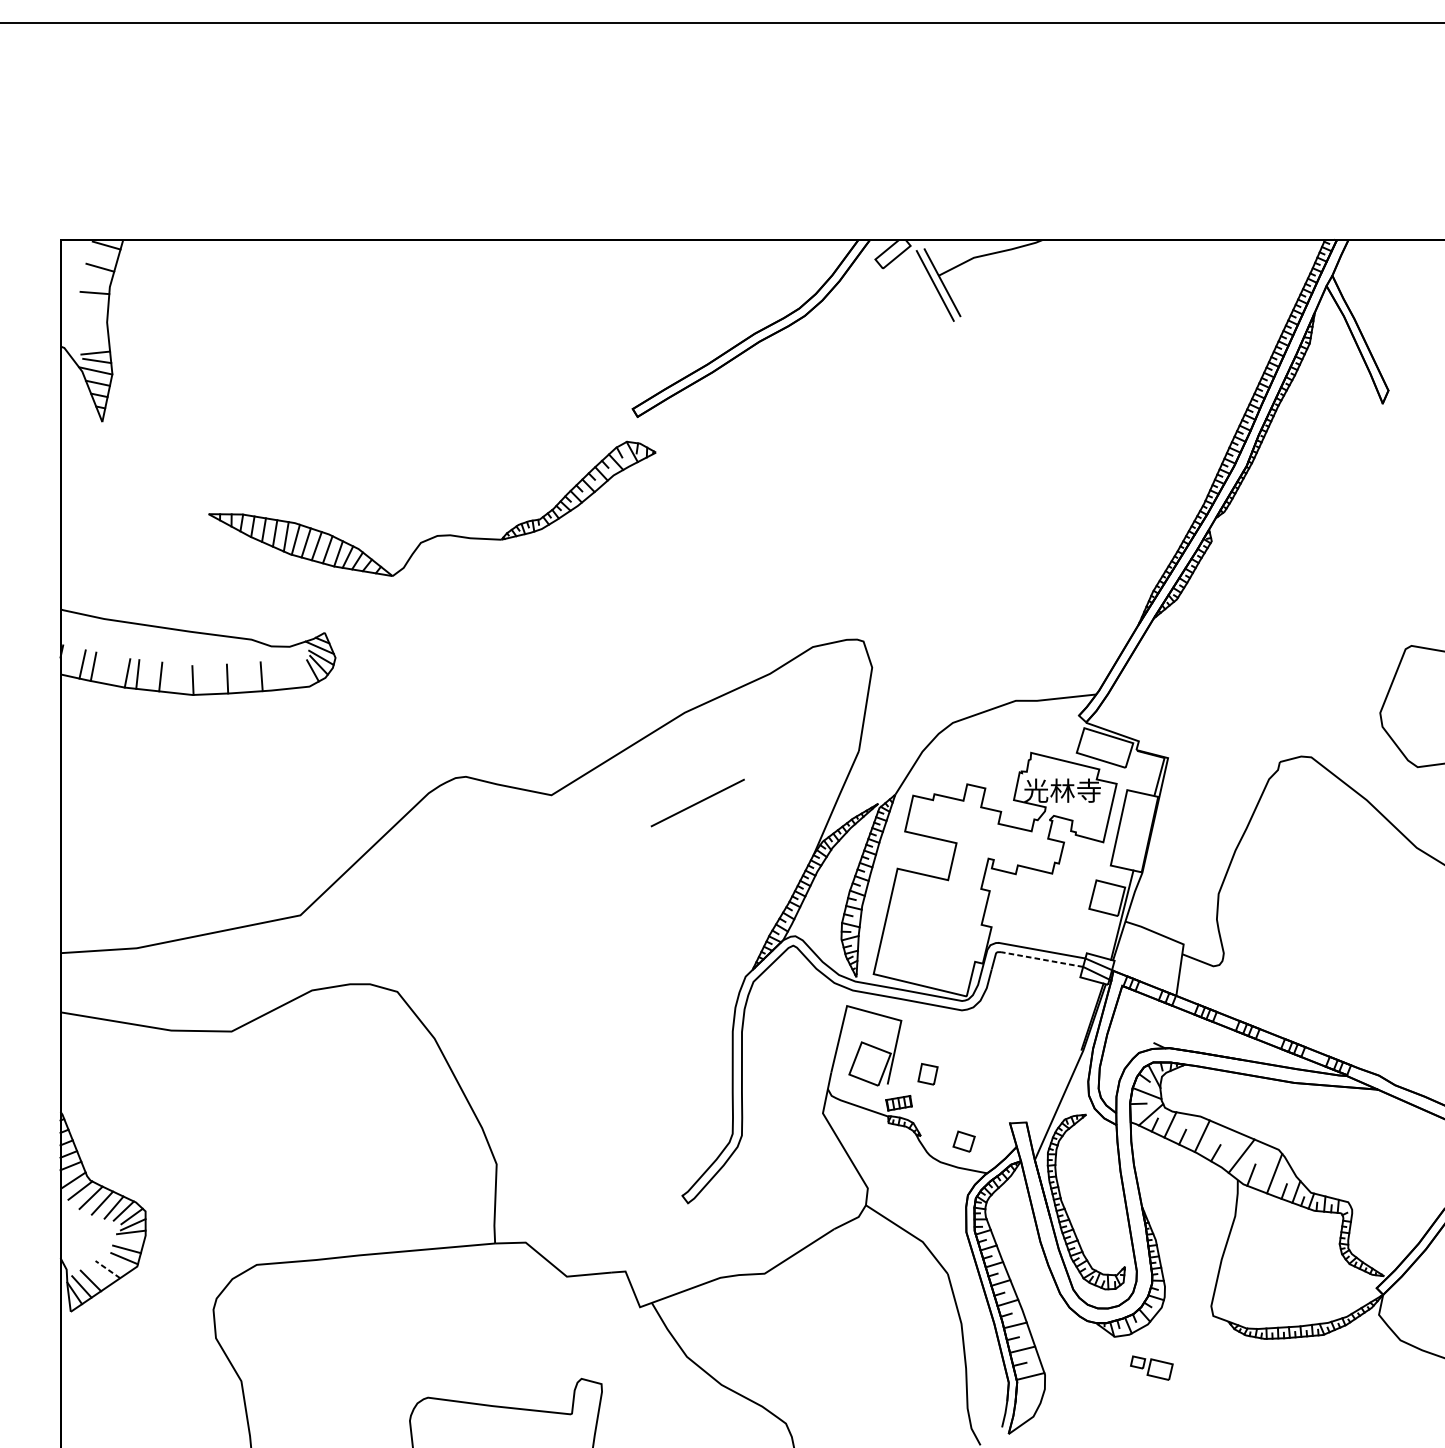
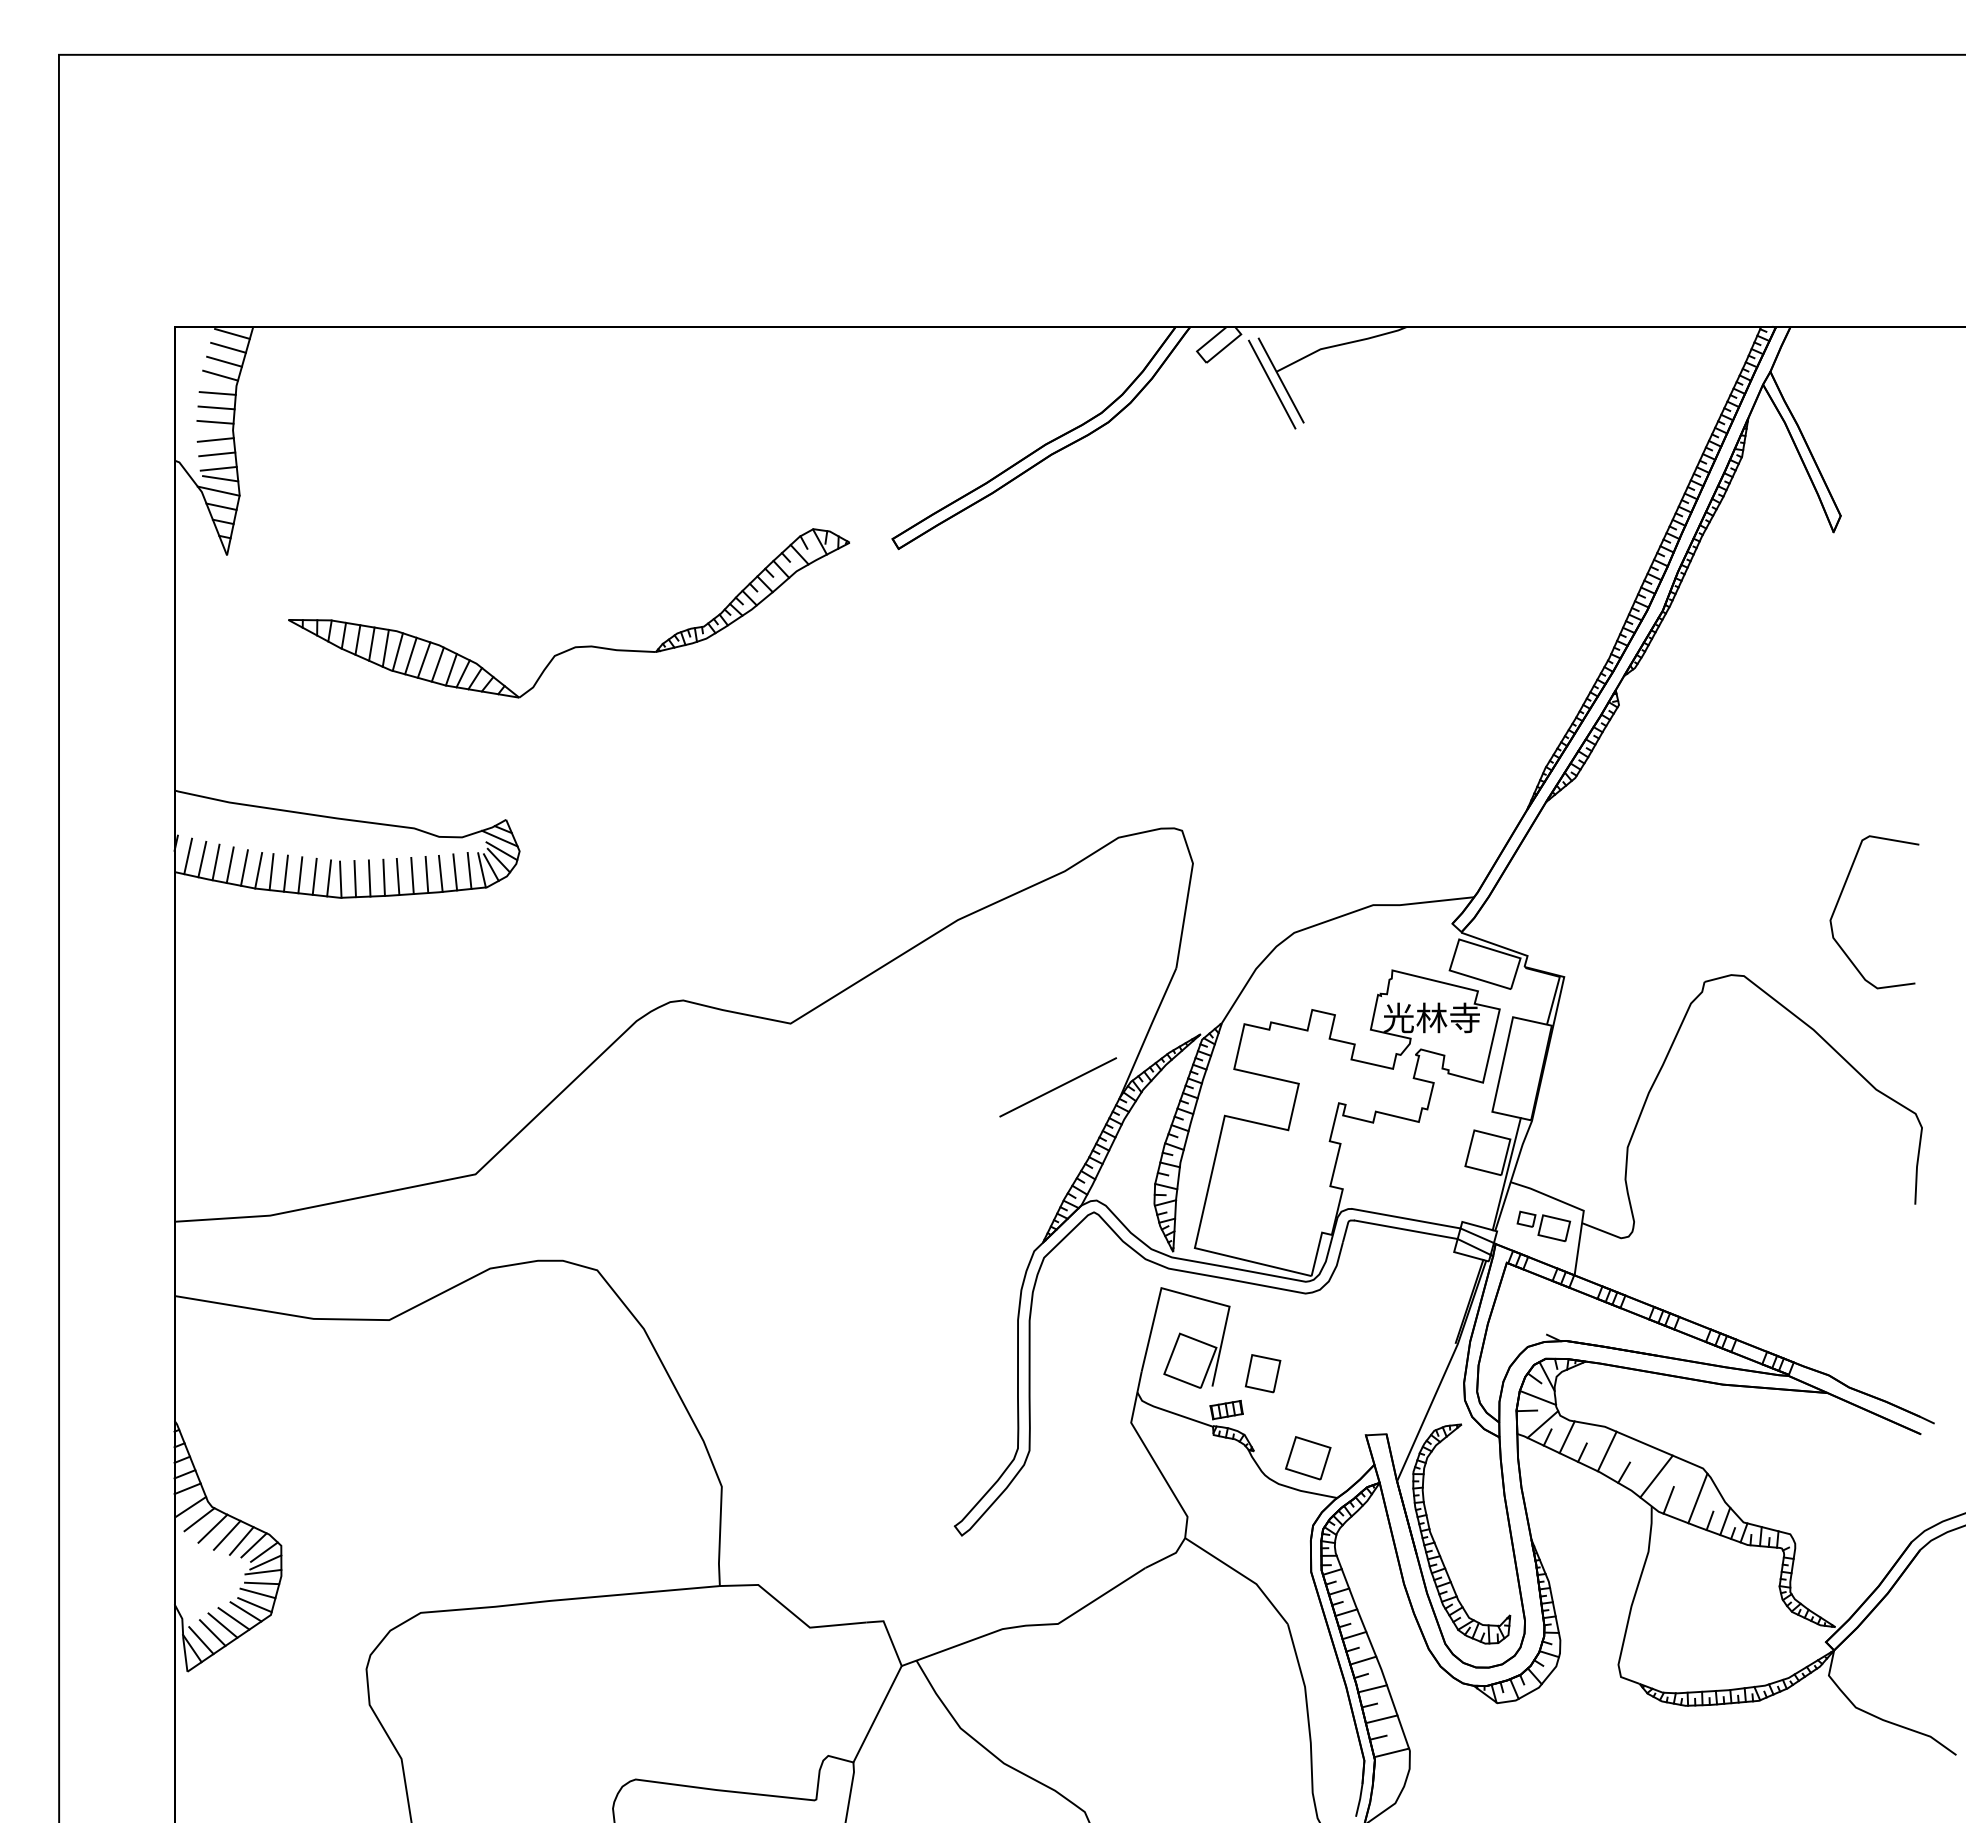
line: (103, 256) -> (228, 347), added
line: (97, 278) -> (220, 375), added
line: (93, 304) -> (216, 407), added
line: (93, 315) -> (215, 421), added
line: (93, 329) -> (215, 439), added
line: (94, 341) -> (217, 454), added
part: (436, 535) -> (574, 646), moved
line: (71, 662) -> (188, 856), added
line: (104, 669) -> (229, 865), added
line: (116, 670) -> (244, 867), added
line: (295, 673) -> (469, 870), added
line: (305, 673) -> (481, 870), added
line: (284, 674) -> (455, 872), added
line: (148, 675) -> (285, 873), added
line: (272, 675) -> (440, 873), added
line: (172, 677) -> (314, 876), added
line: (238, 677) -> (397, 876), added
line: (250, 677) -> (412, 875), added
line: (183, 679) -> (329, 878), added
line: (215, 679) -> (369, 878), added
line: (204, 680) -> (355, 879), added
line: (697, 803) -> (1057, 1087), moved
line: (1041, 959) -> (1405, 1229), dashed -> solid
part: (927, 1074) -> (1262, 1373), size x1.43
part: (964, 1141) -> (1308, 1458), size x1.67
line: (130, 1241) -> (262, 1583), added
line: (117, 1263) -> (245, 1611), added
line: (108, 1269) -> (234, 1618), dashed -> solid
line: (98, 1274) -> (222, 1625), added
line: (620, 1345) -> (877, 1714), added
part: (1151, 1368) -> (1543, 1226), moved

